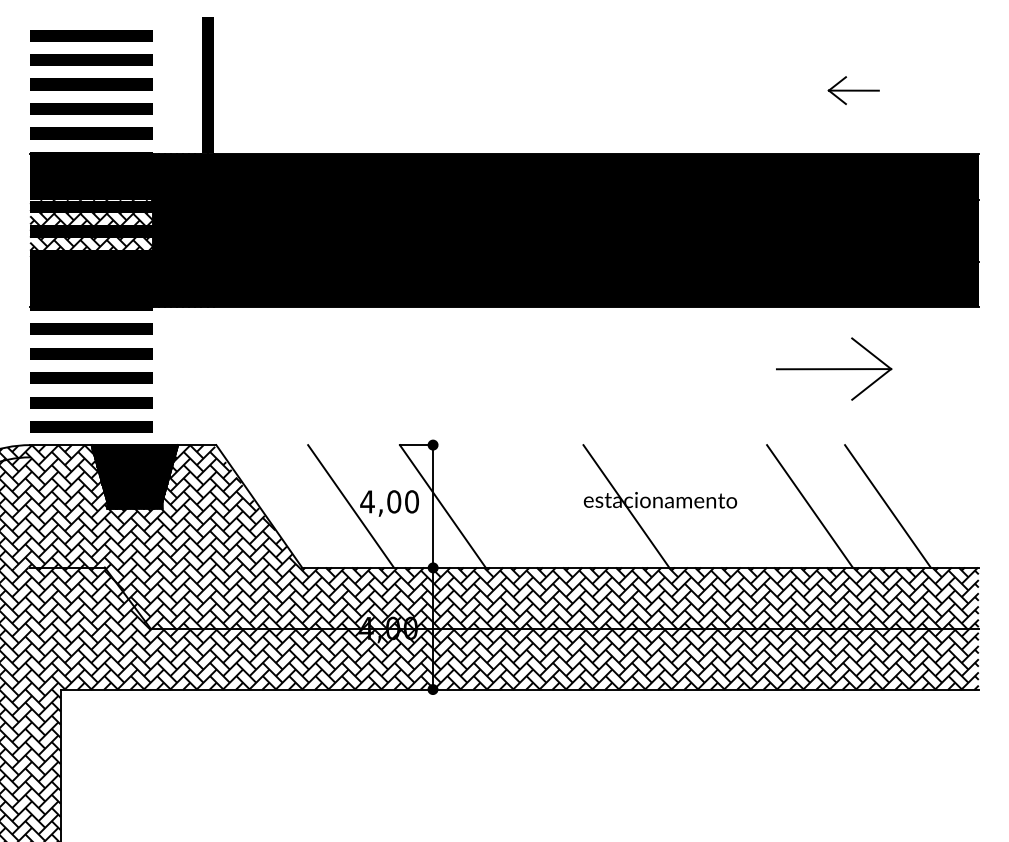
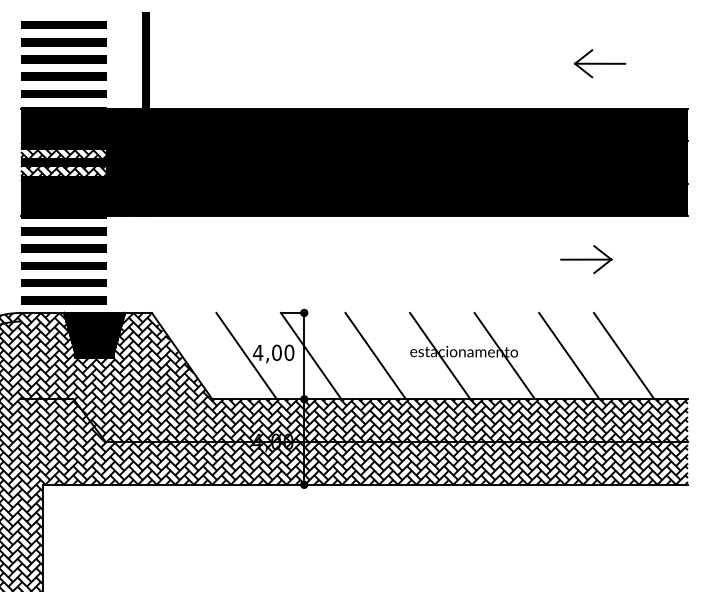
part: (853, 90) -> (599, 63), size x1.43
part: (834, 369) -> (586, 259), size x0.62
line: (534, 506) -> (375, 356), added
line: (717, 506) -> (504, 356), added

